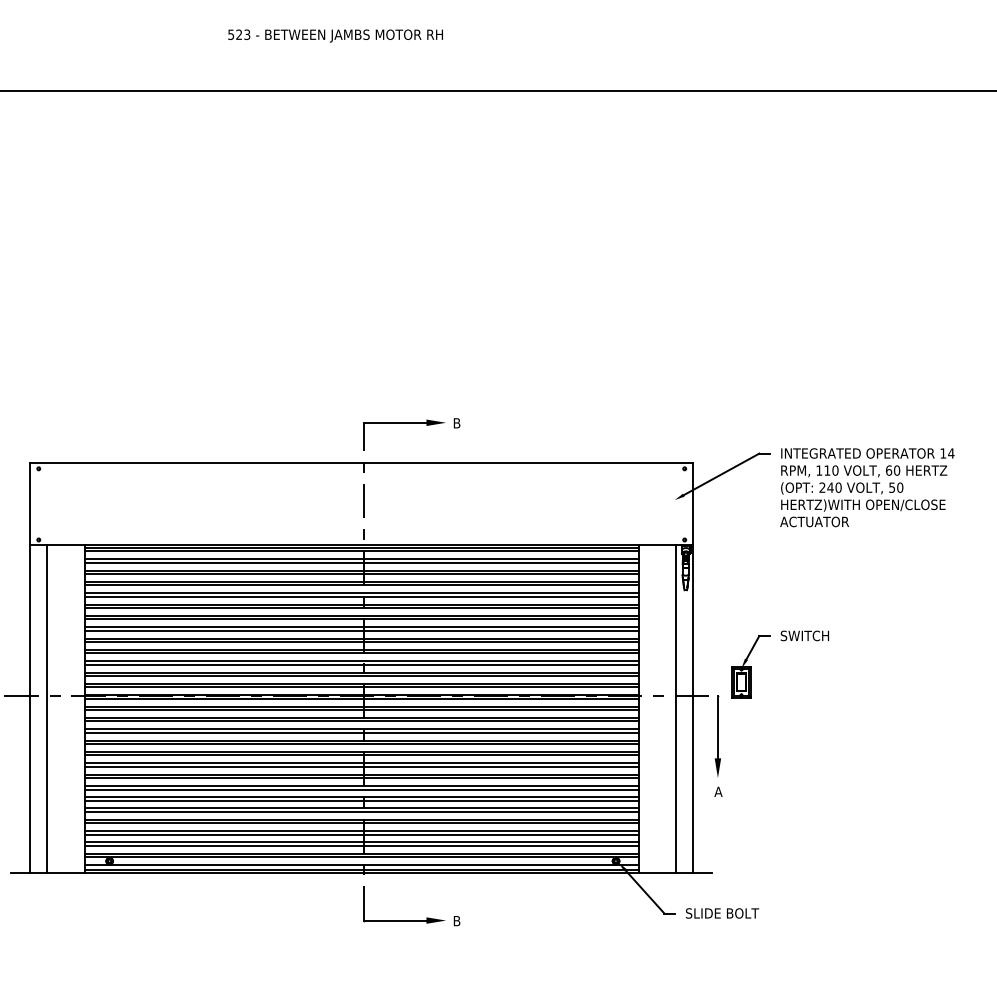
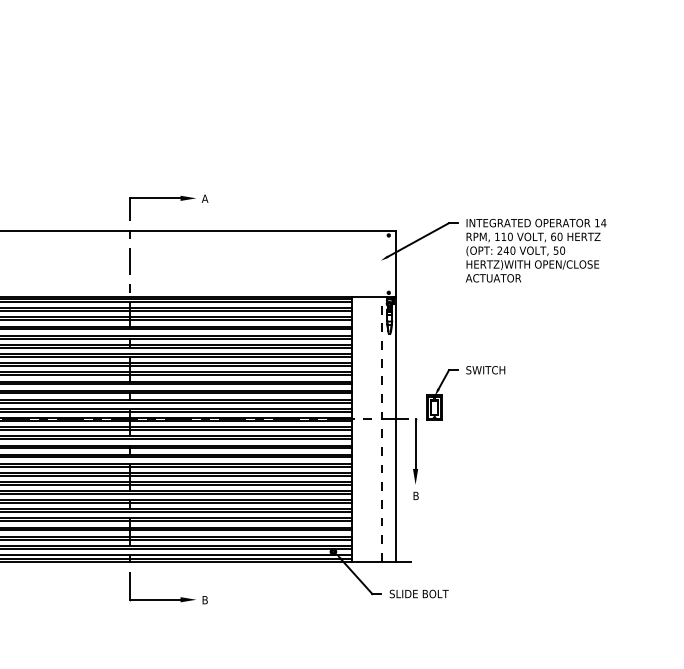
text: (456, 423) -> (204, 198), B -> A
line: (676, 708) -> (382, 428), solid -> dashed
text: (718, 791) -> (416, 495), A -> B

